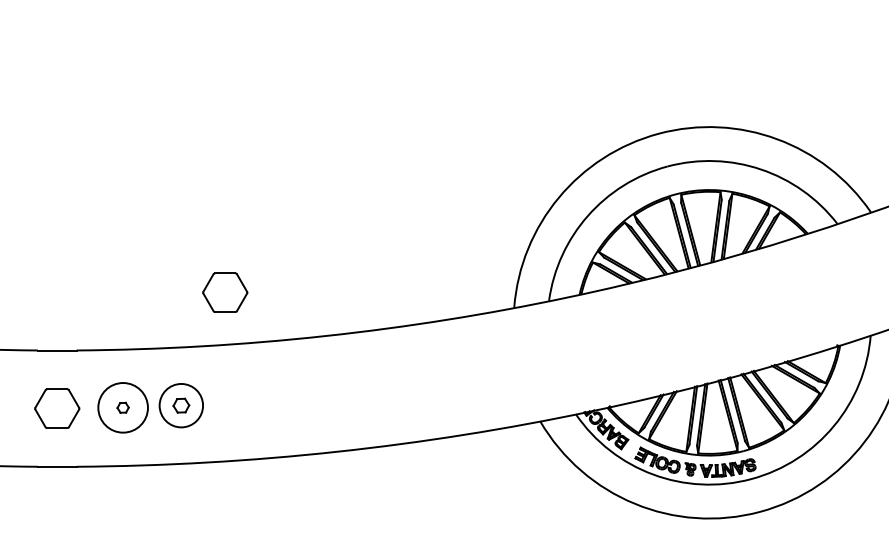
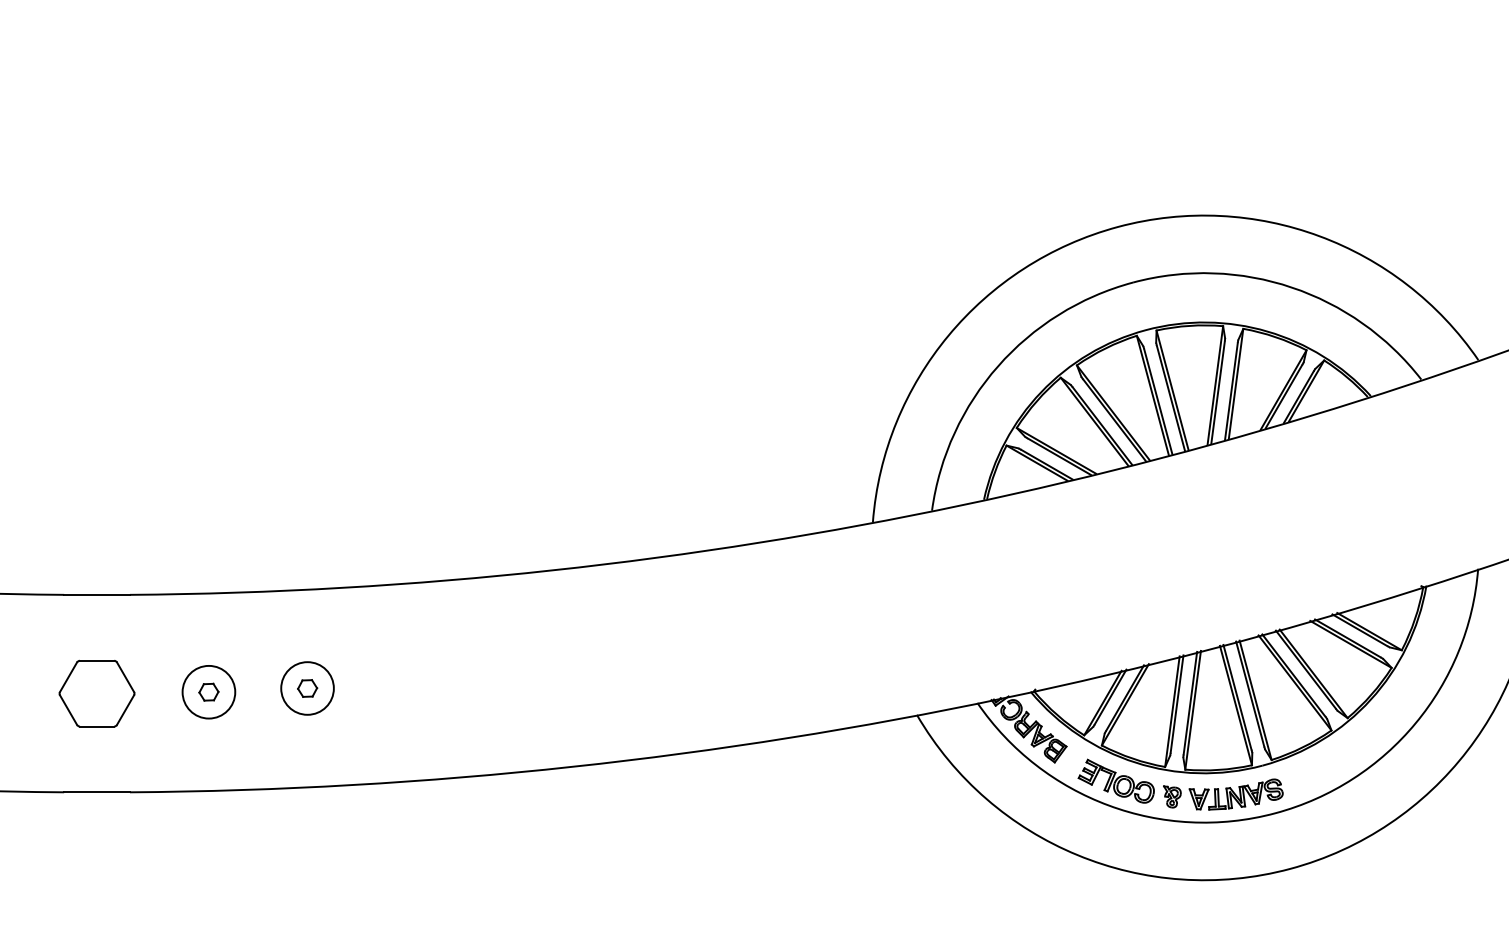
part: (225, 292) -> (382, 496), removed
part: (180, 405) -> (306, 688), size x0.71
circle: (122, 407) -> (207, 691), size x0.62

